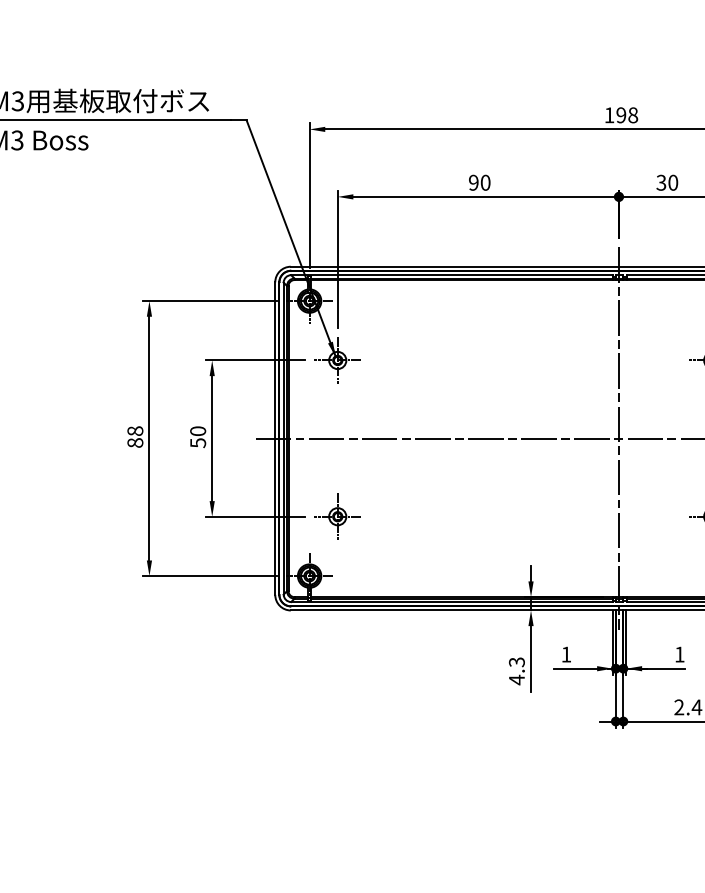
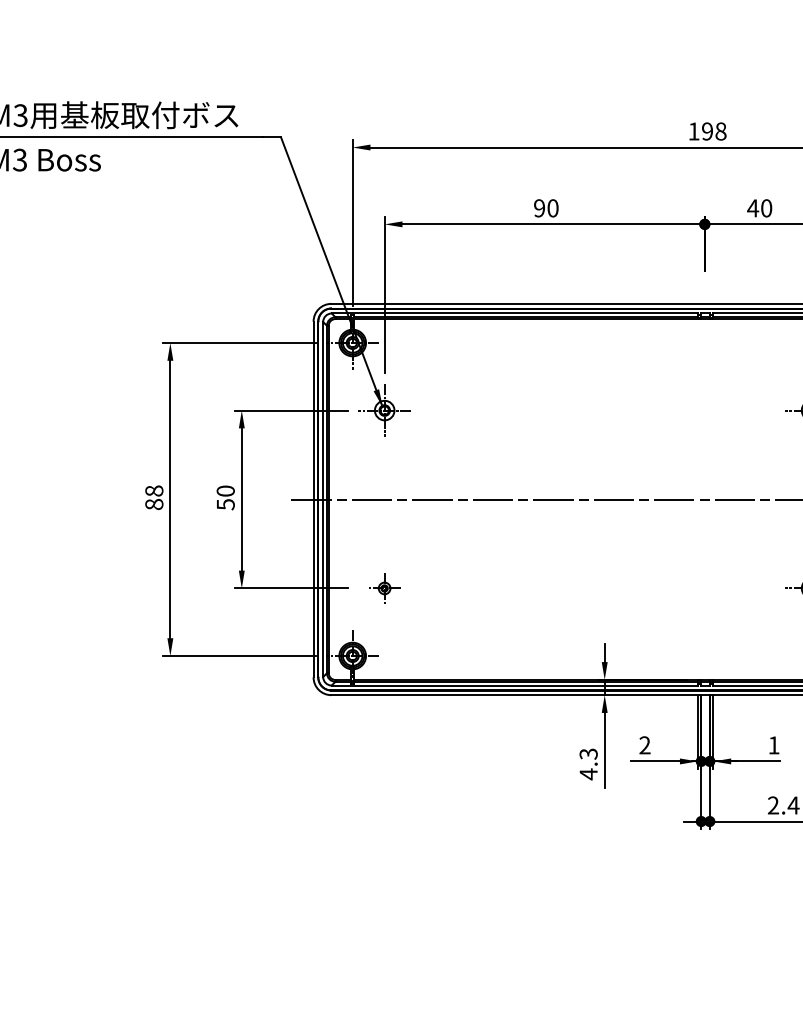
text: (661, 182) -> (753, 208), 30 -> 40
line: (618, 438) -> (704, 499), removed
part: (337, 516) -> (384, 588), size x0.6
text: (565, 654) -> (644, 745), 1 -> 2

